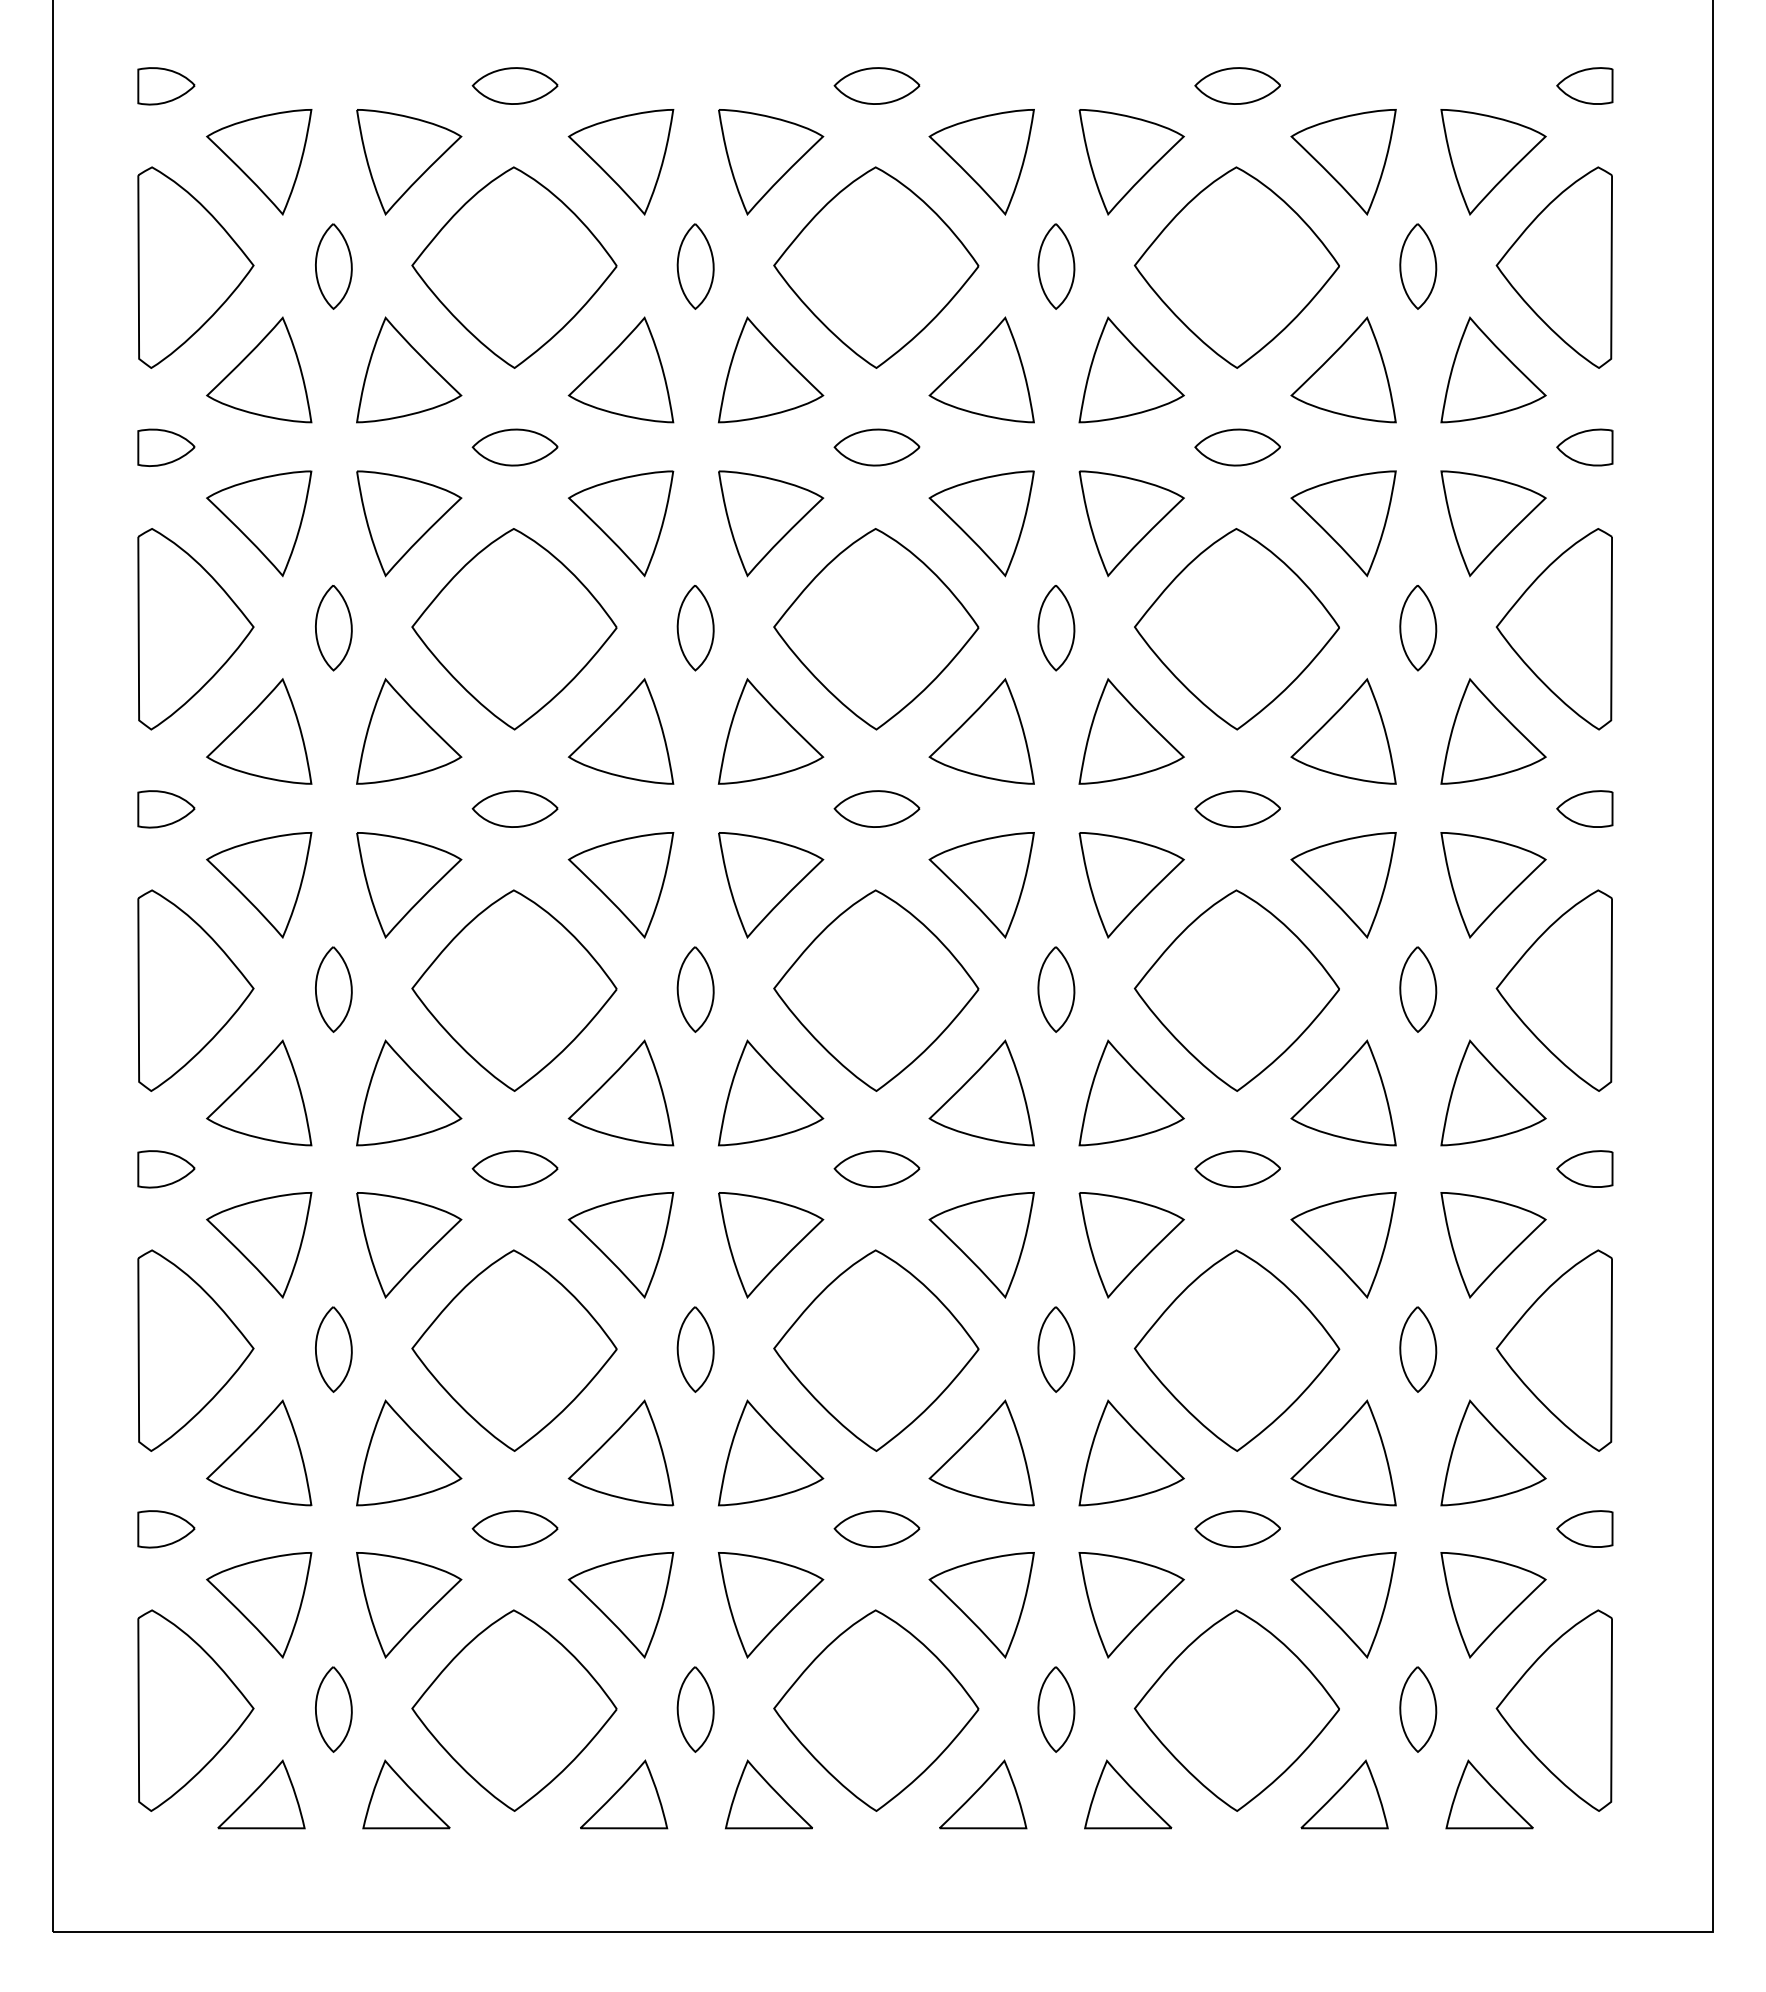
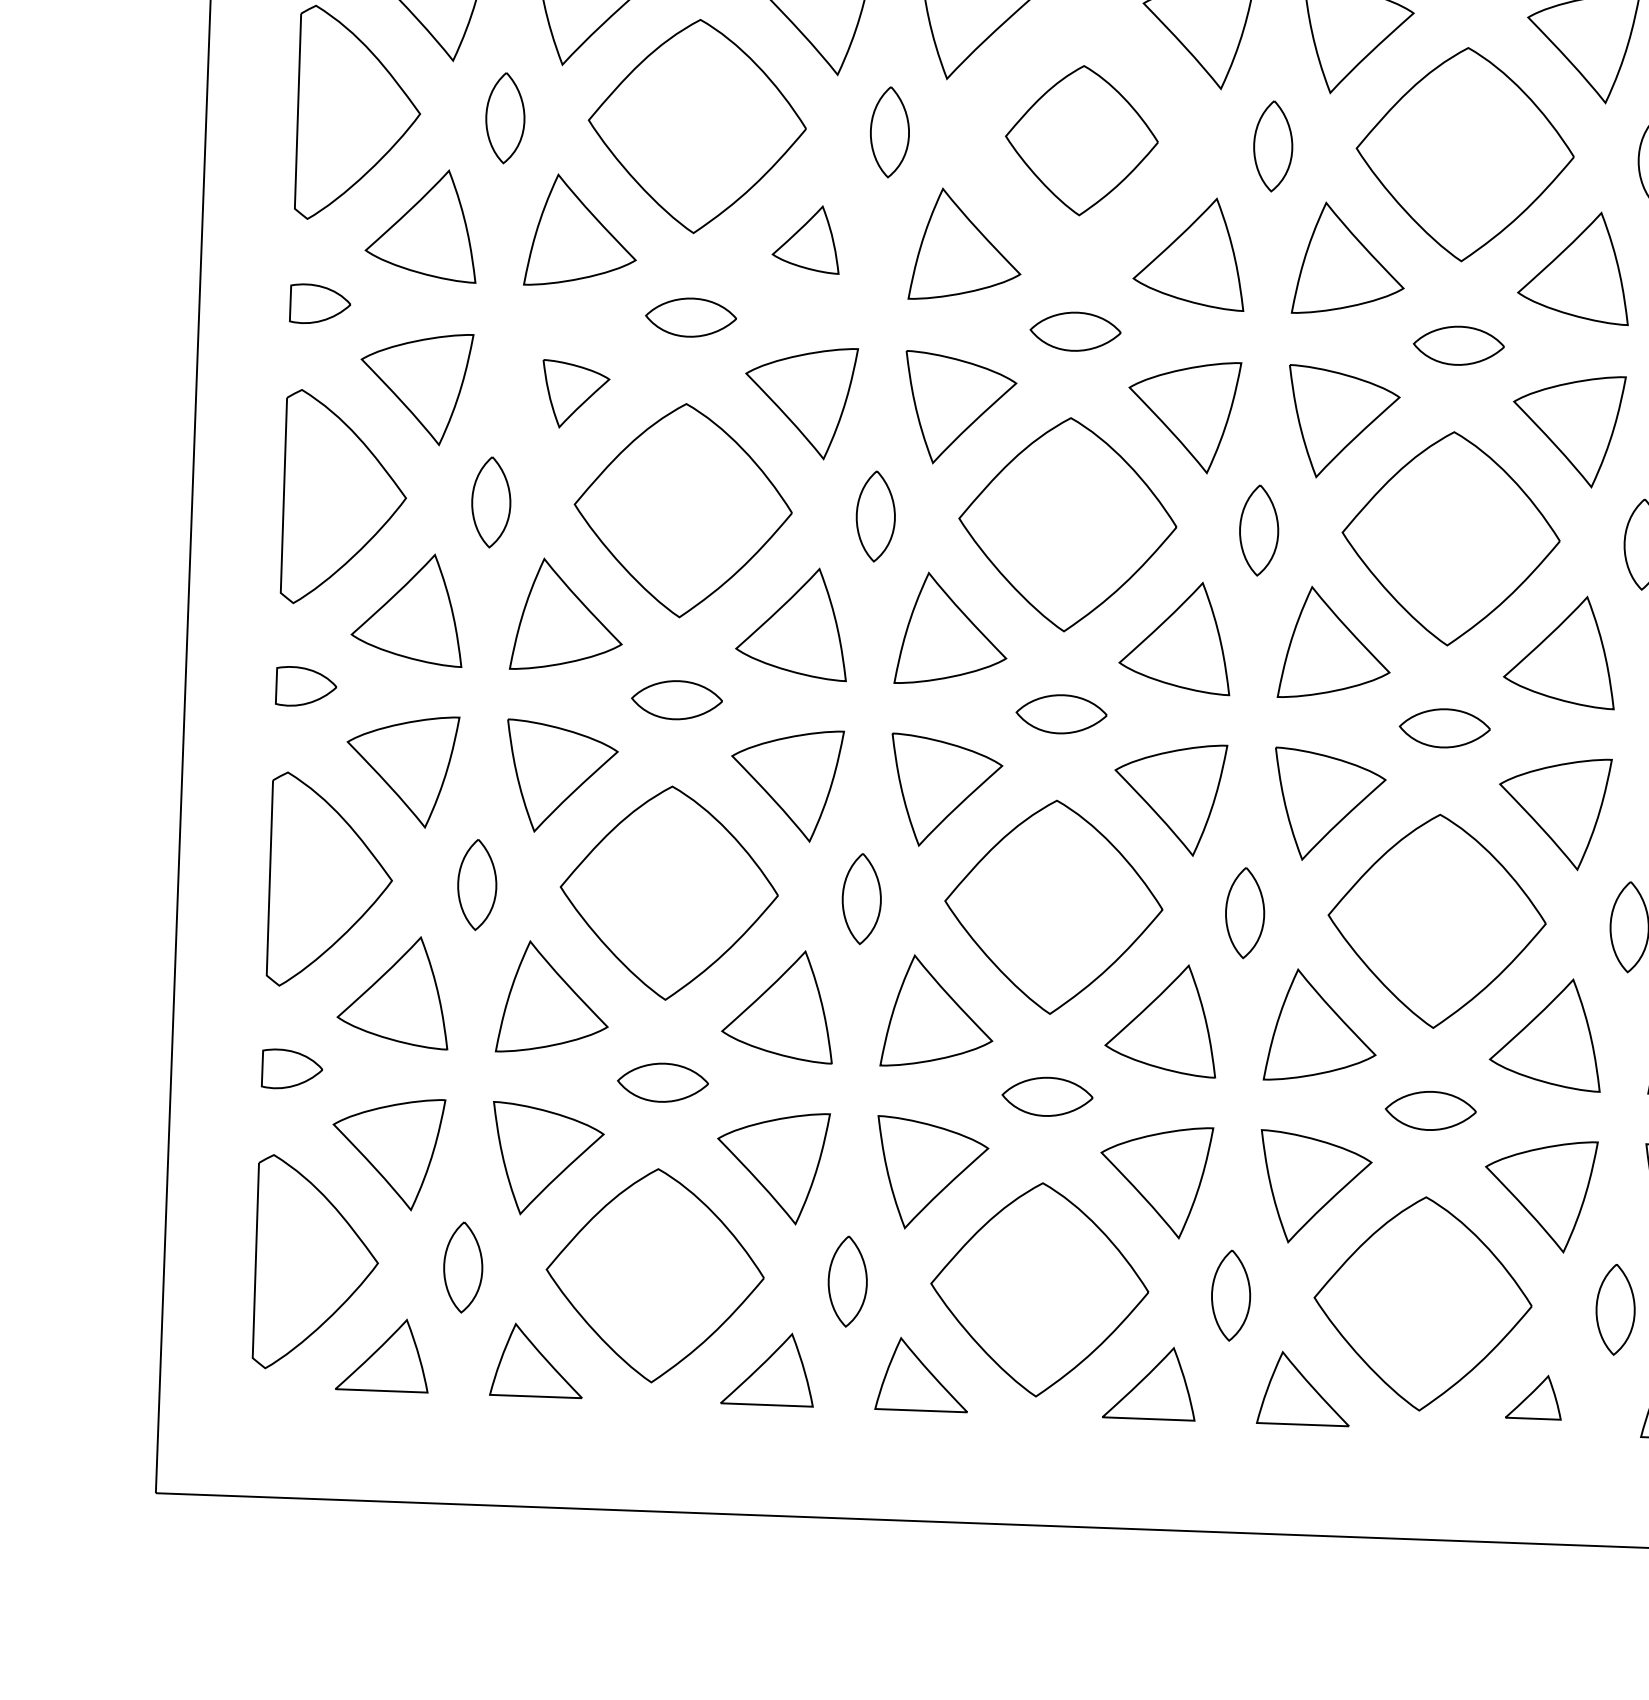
part: (876, 629) -> (1082, 140), size x0.7
part: (620, 731) -> (805, 239), size x0.6
part: (409, 885) -> (575, 394), size x0.6
part: (1344, 1794) -> (1533, 1397), size x0.6

